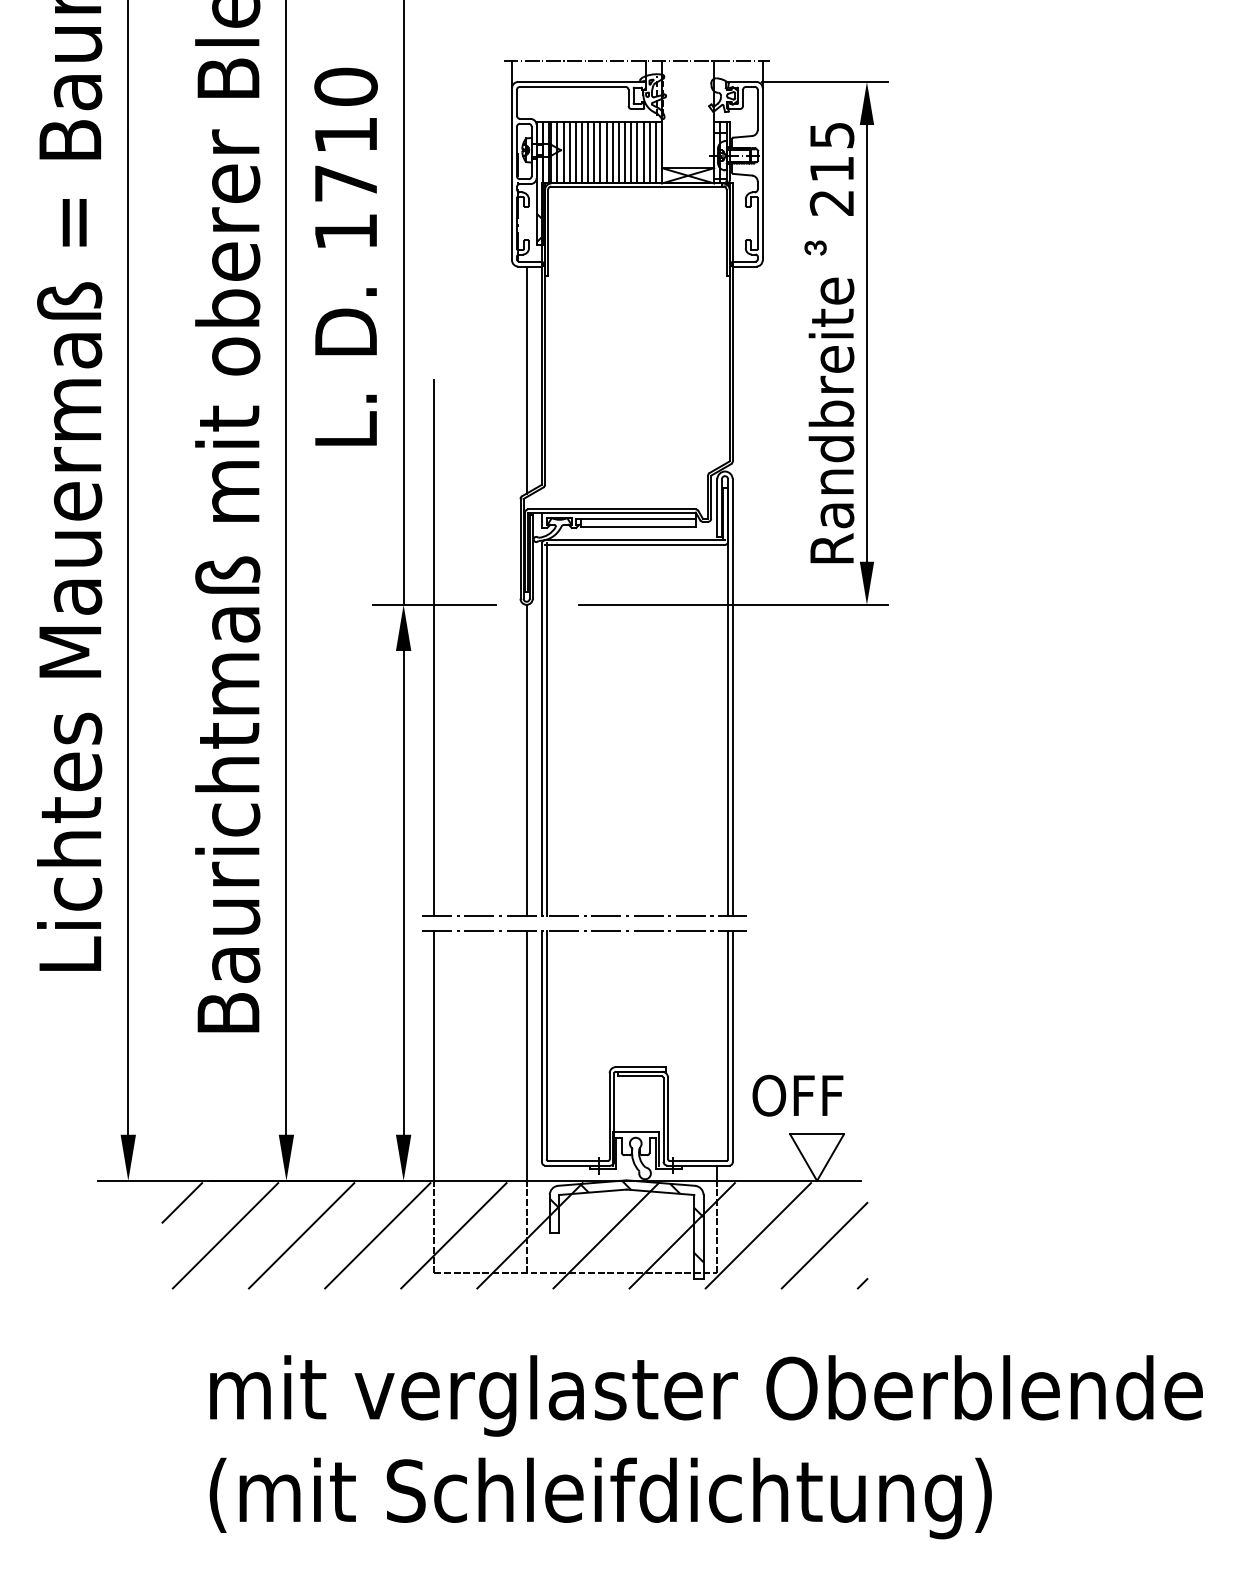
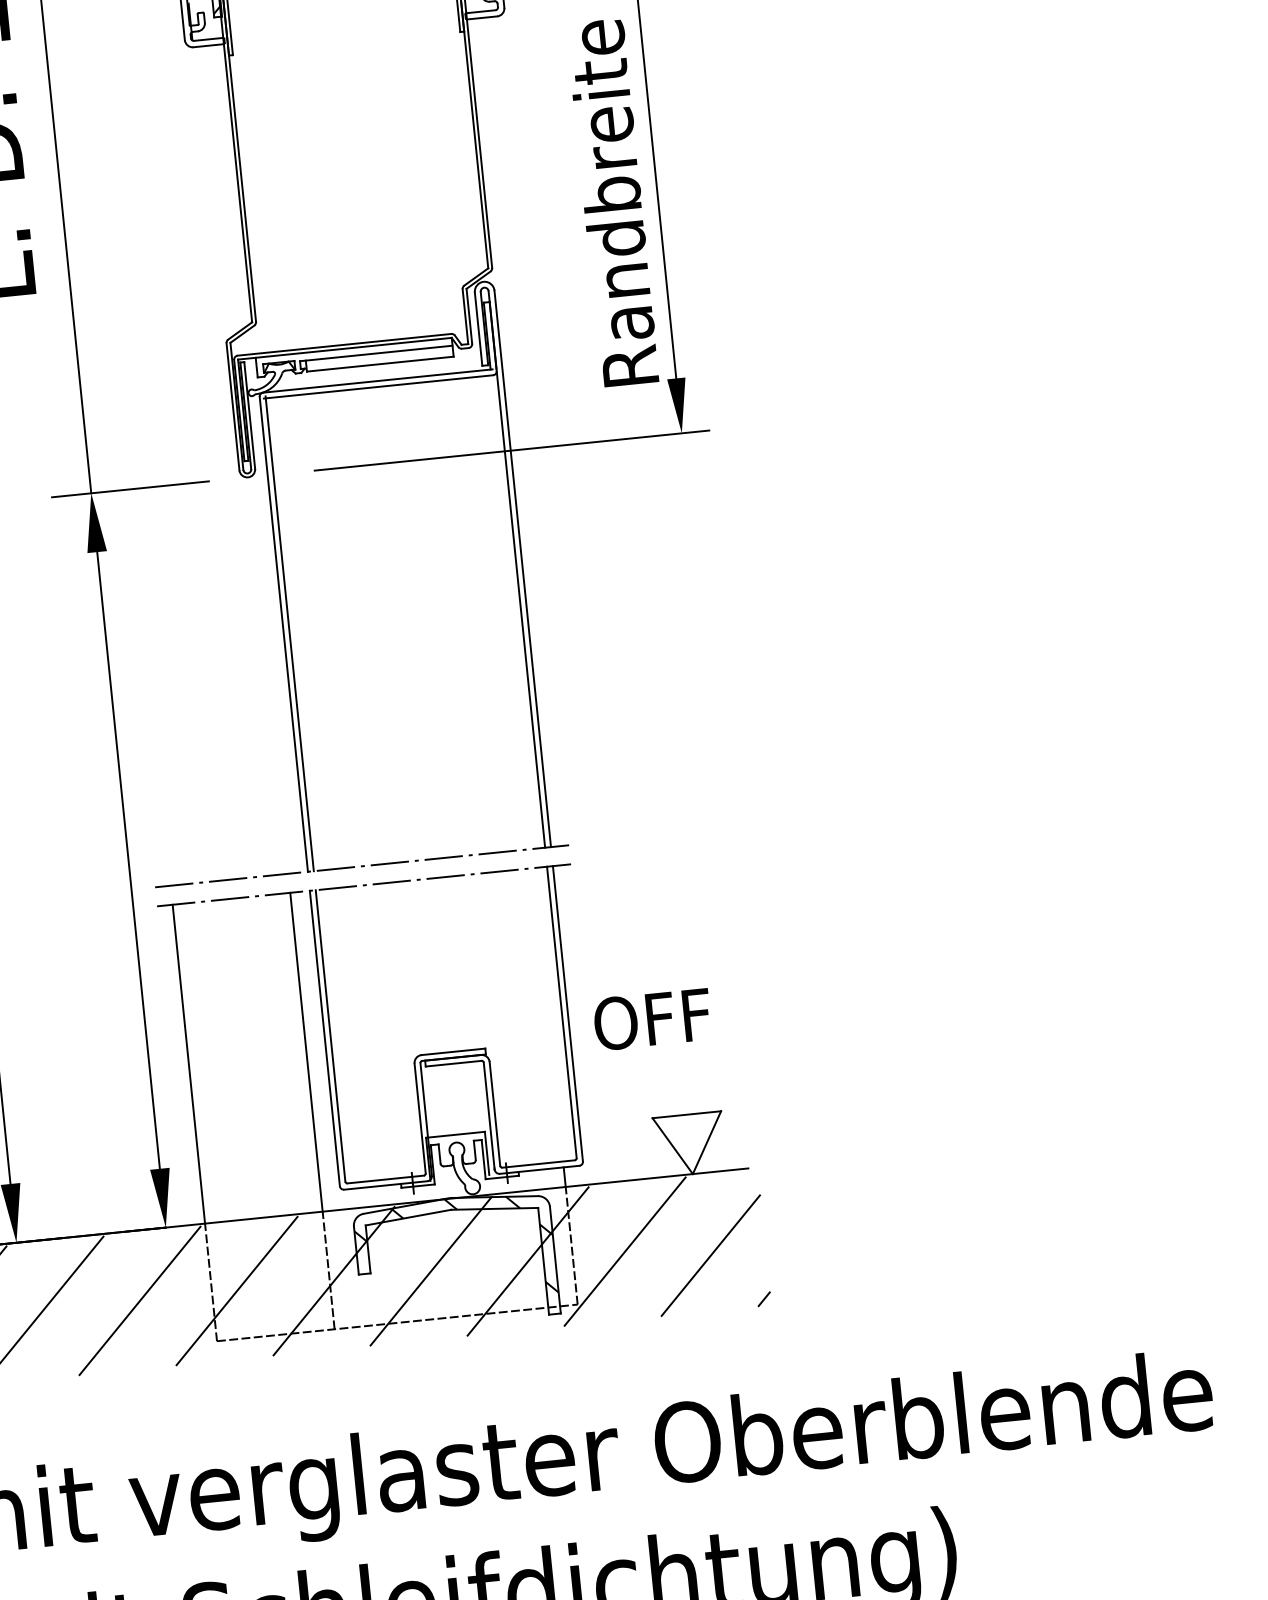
line: (526, 379) -> (218, 190), removed
line: (434, 647) -> (136, 543), removed
line: (526, 759) -> (267, 674), removed
text: (797, 1095) -> (651, 1019), moved

